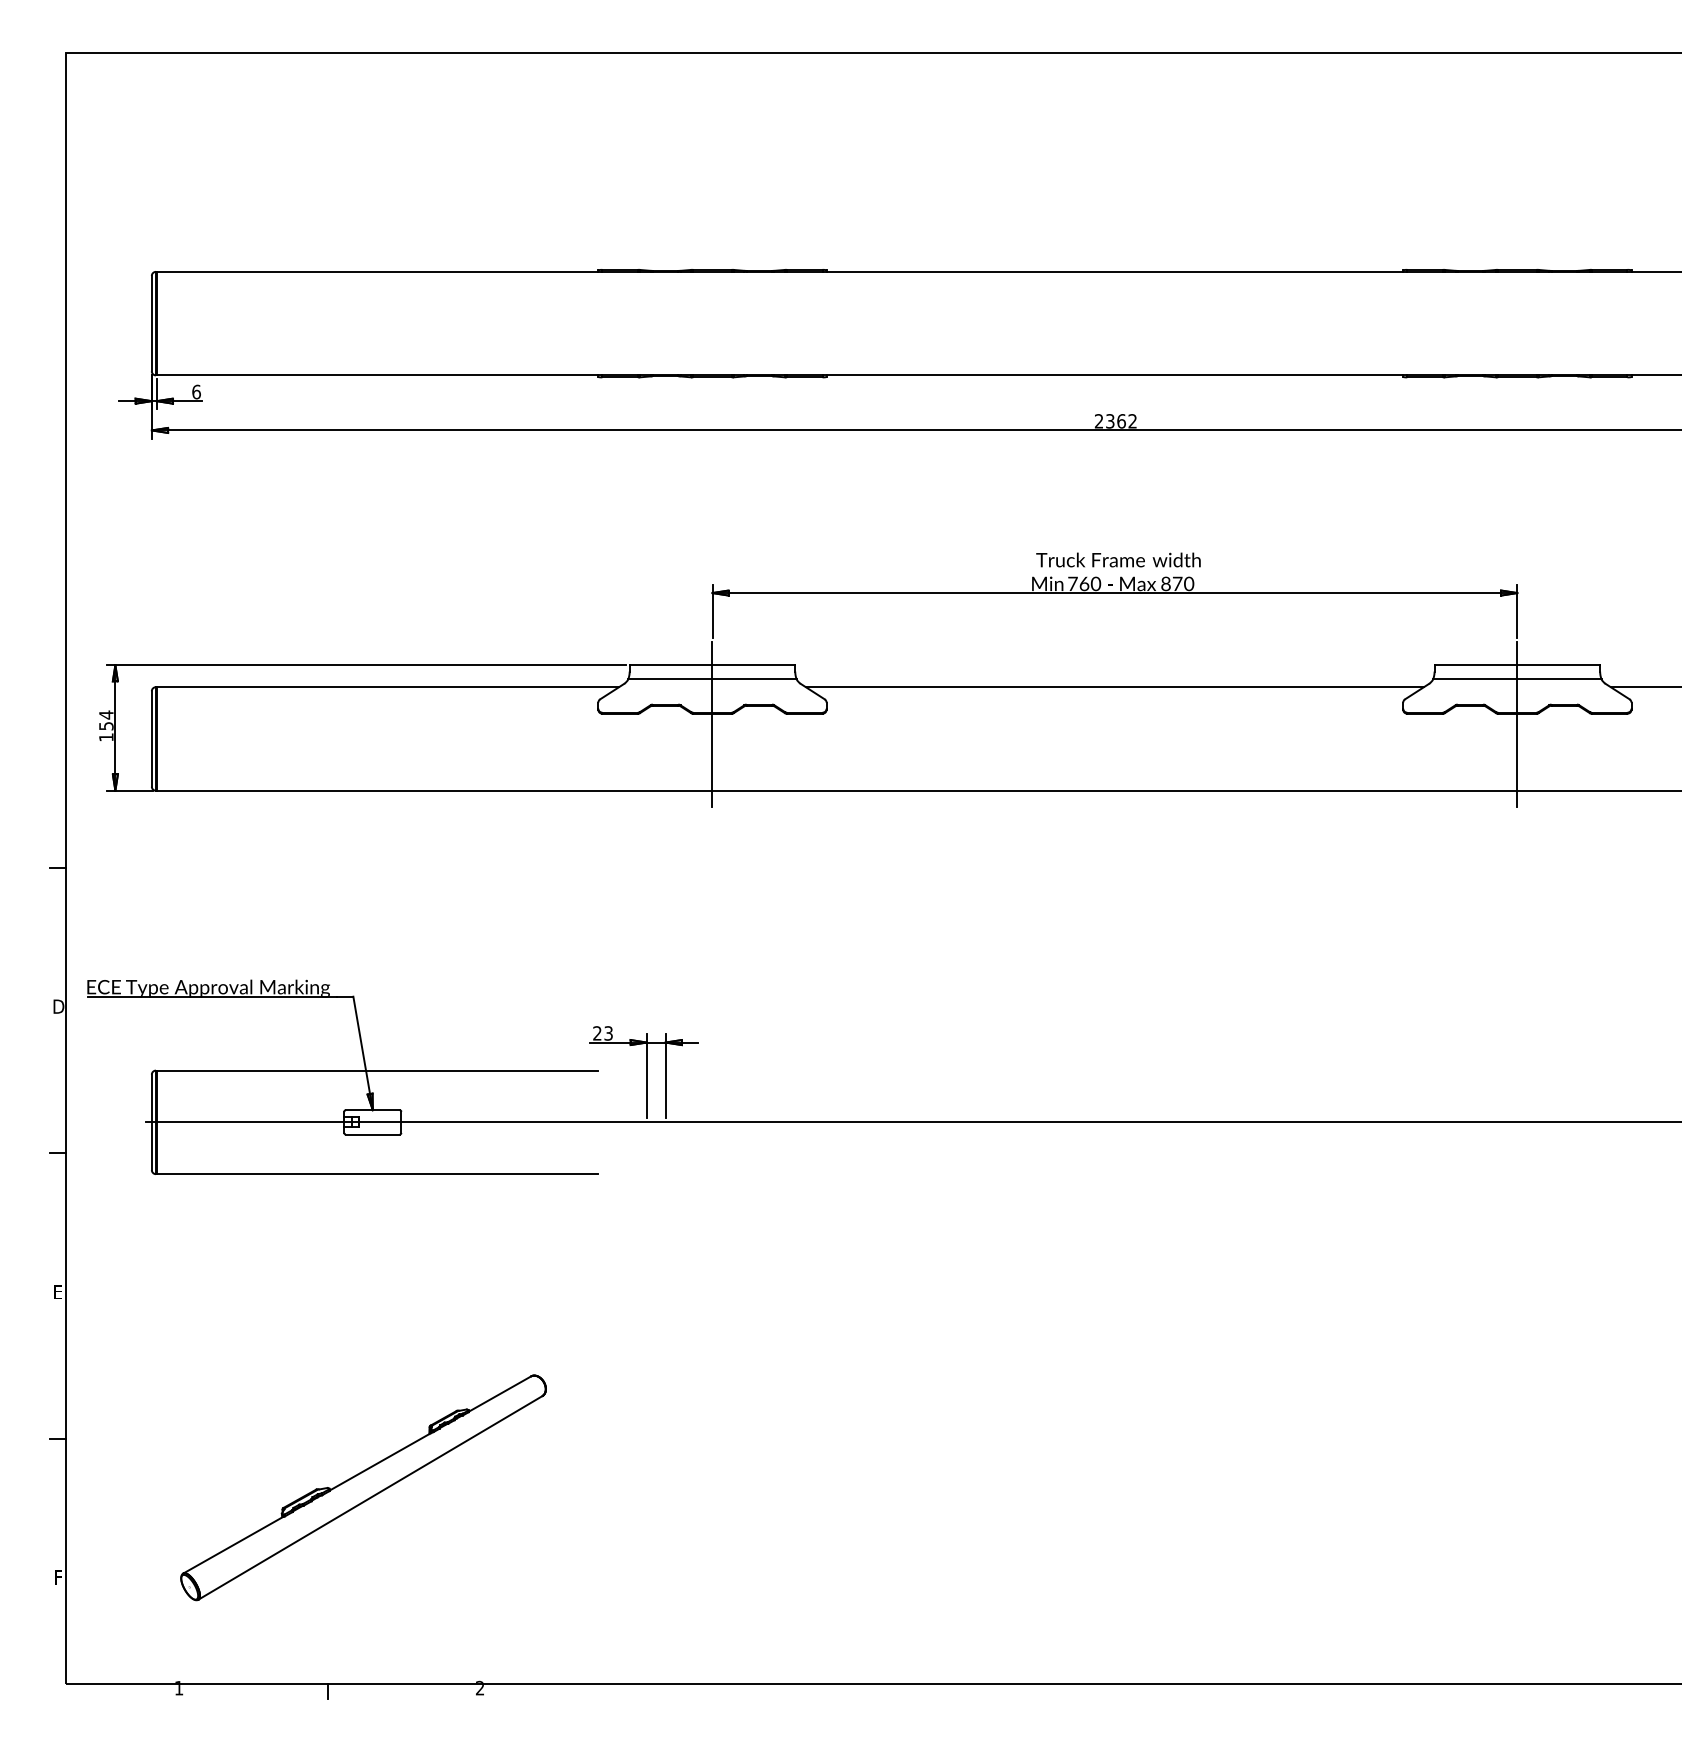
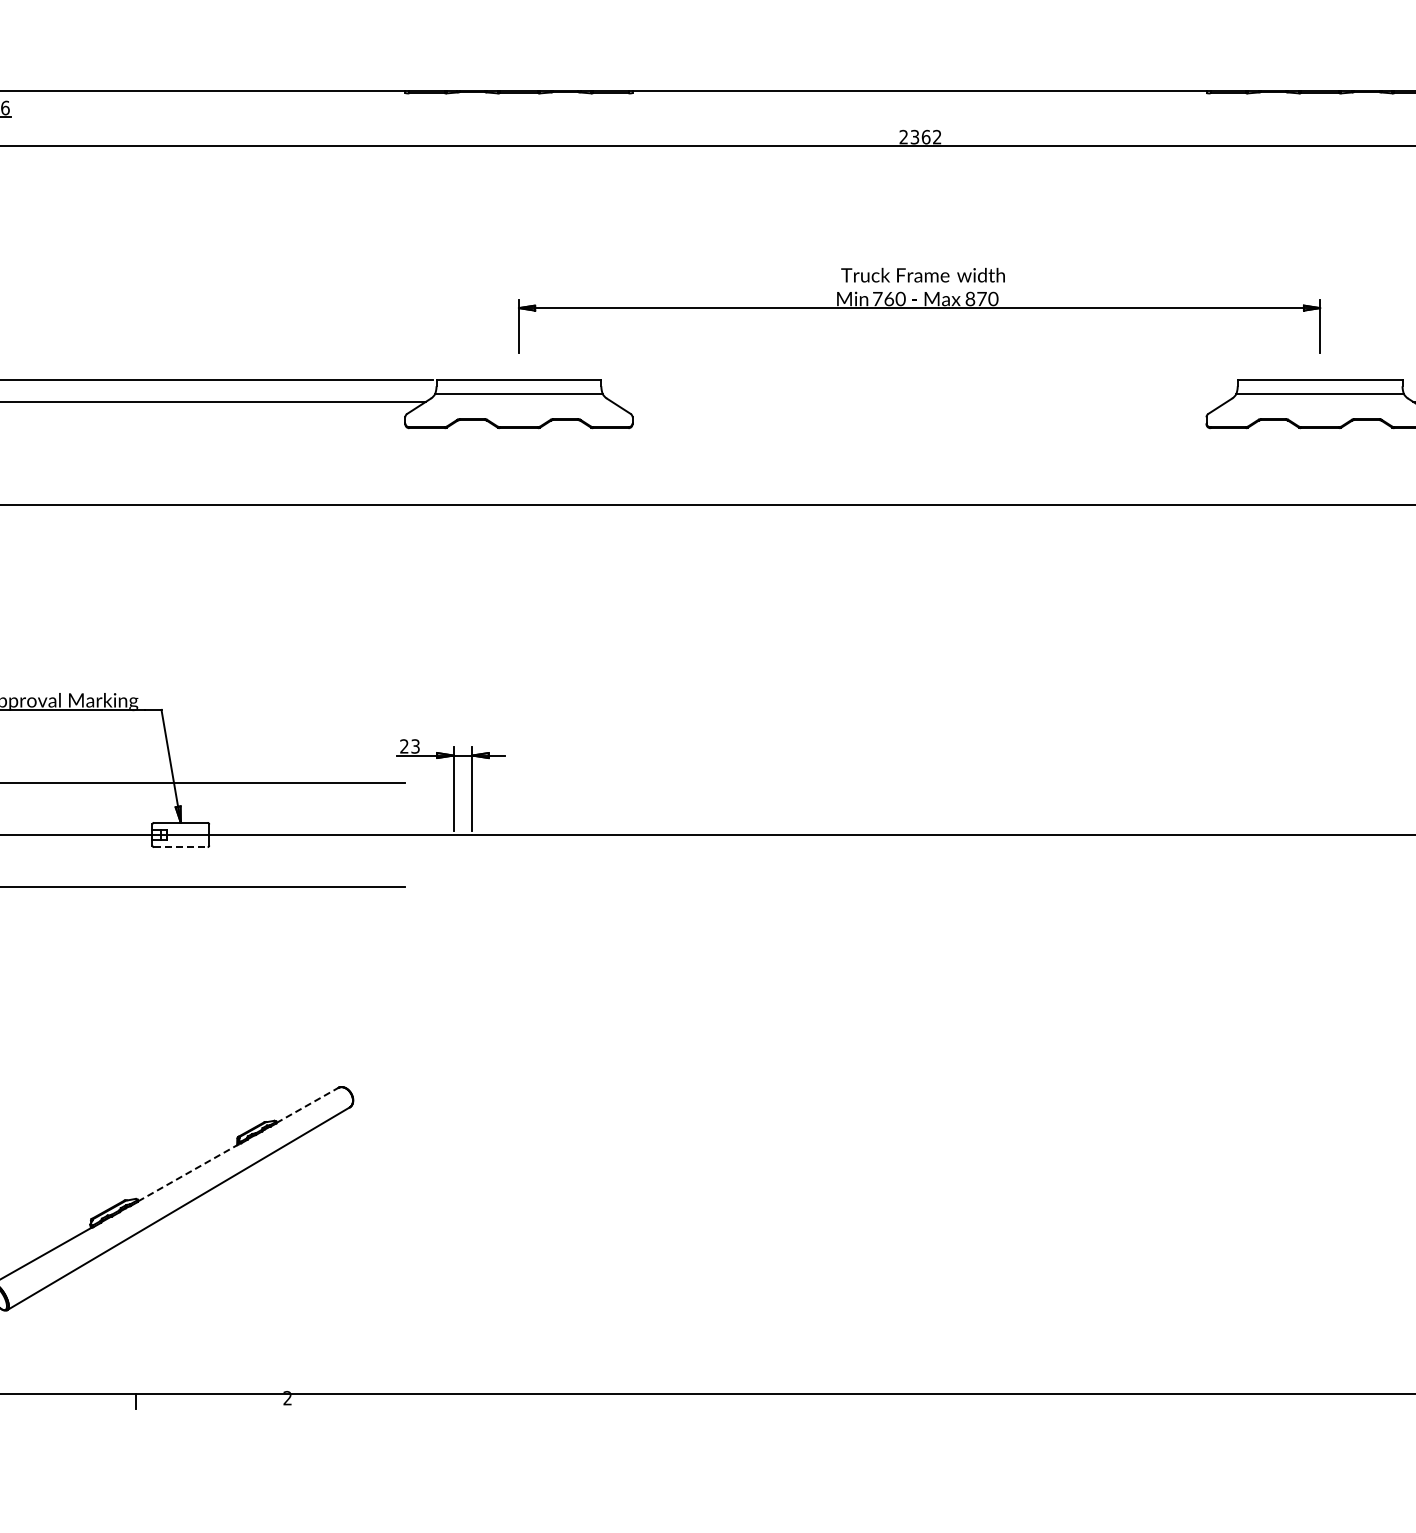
line: (1114, 687) -> (919, 402), removed
line: (712, 724) -> (518, 438), removed
line: (1517, 724) -> (1320, 438), removed
line: (372, 1134) -> (180, 847), solid -> dashed
line: (499, 1394) -> (306, 1105), solid -> dashed
line: (381, 1461) -> (189, 1172), solid -> dashed

